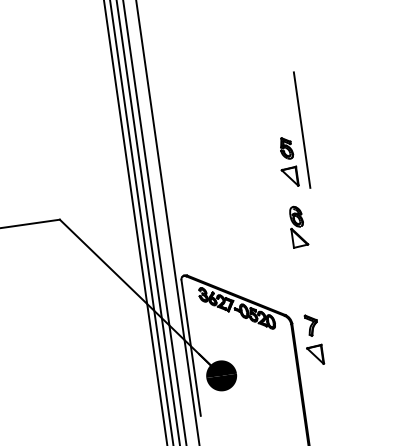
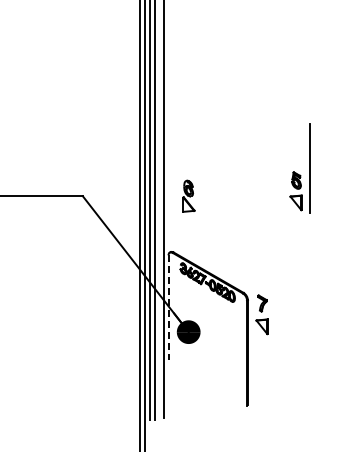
part: (288, 132) -> (299, 168), moved
part: (297, 225) -> (188, 195), moved
line: (191, 349) -> (168, 308), solid -> dashed

